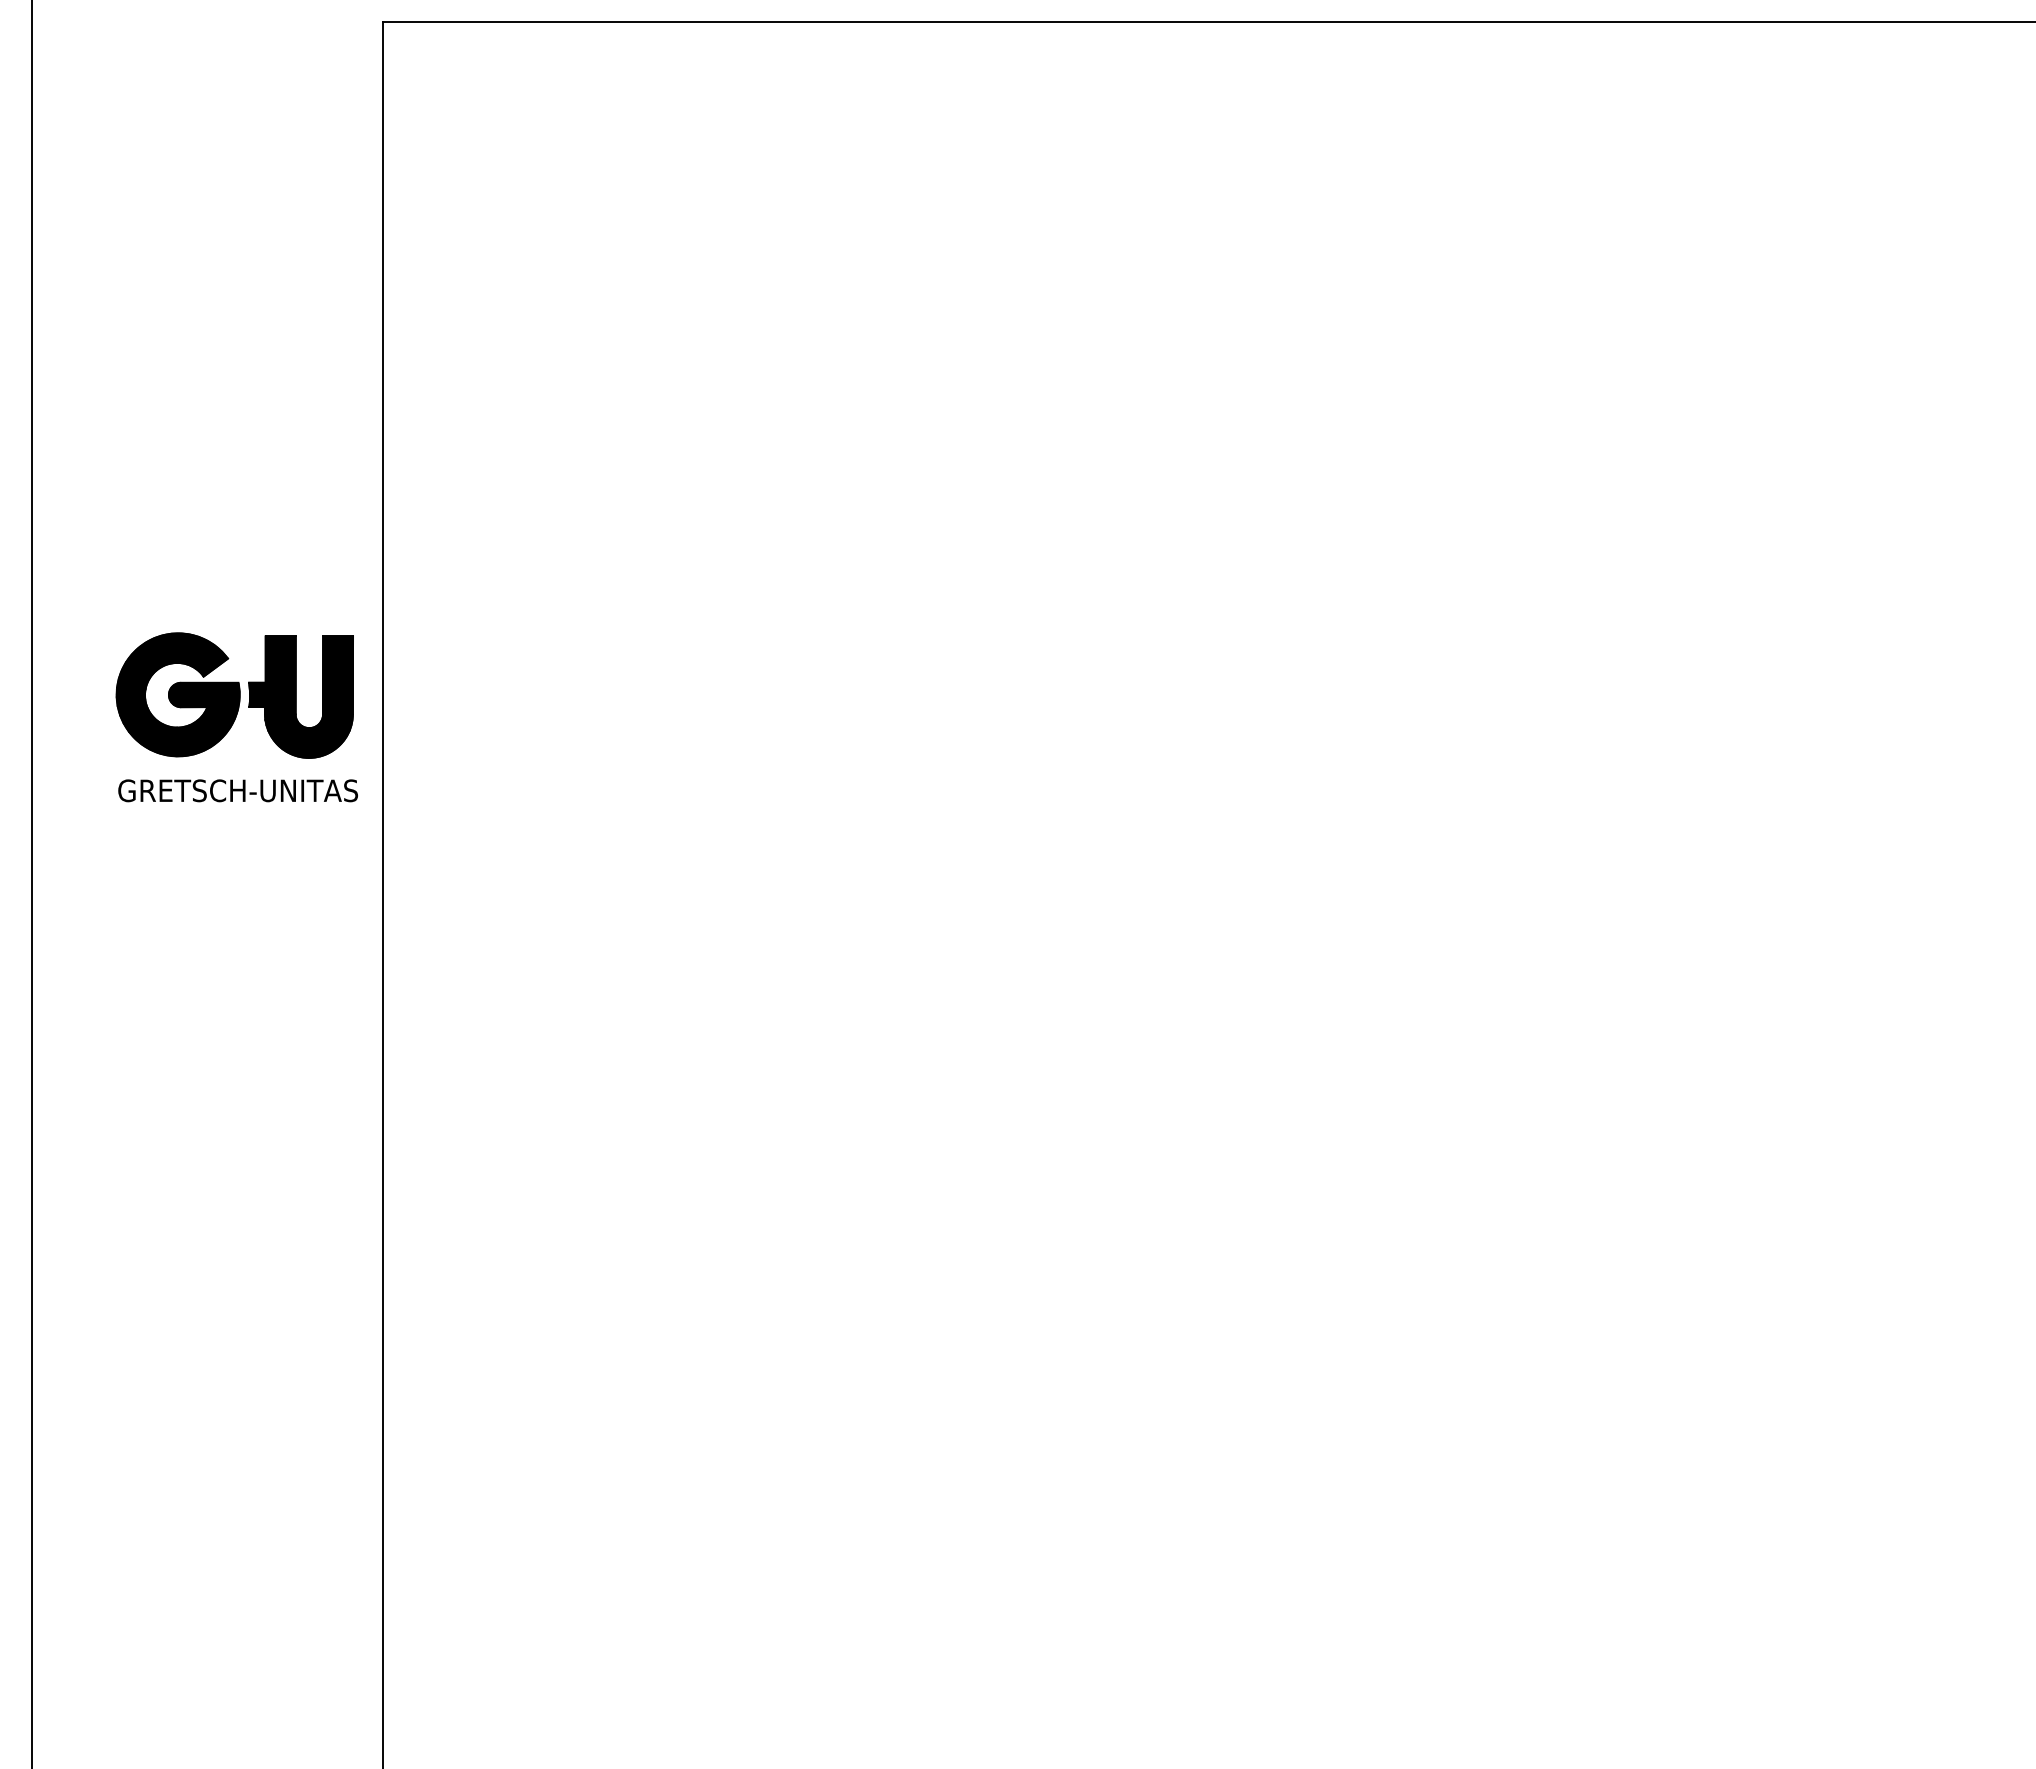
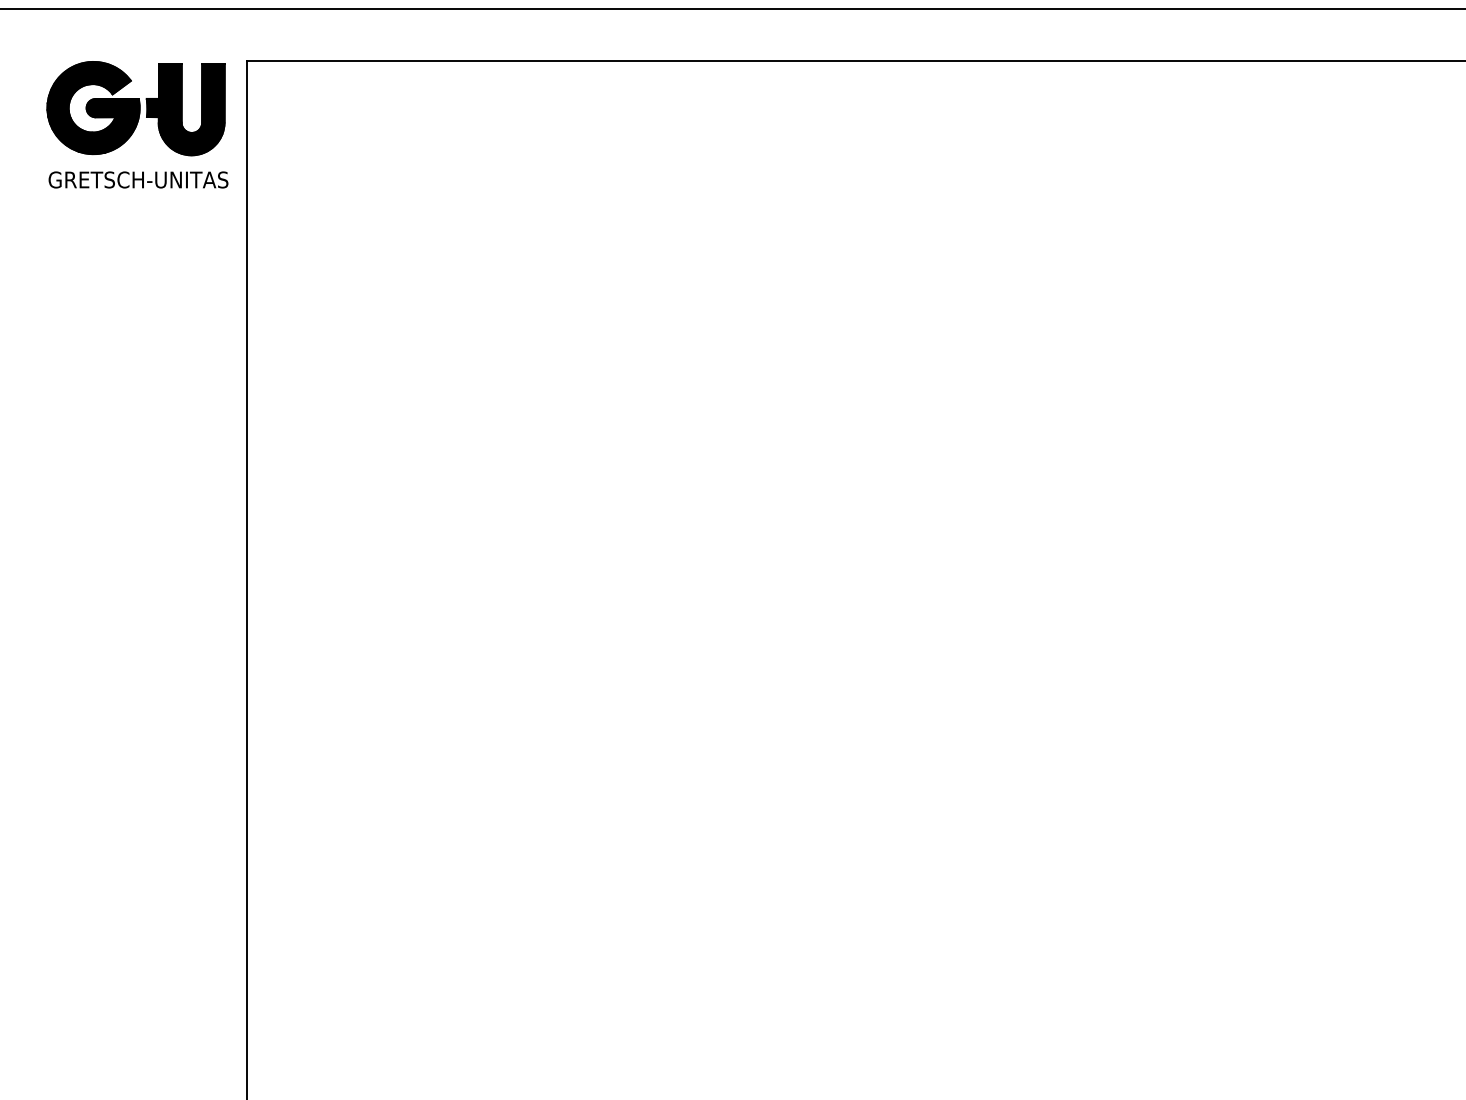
part: (236, 717) -> (137, 125), moved

